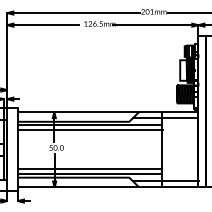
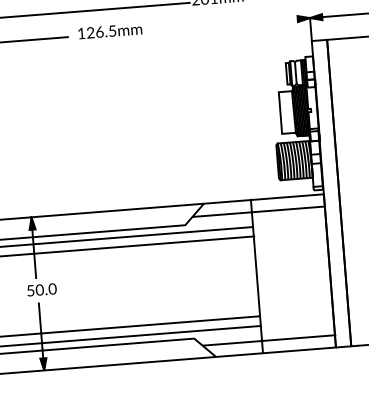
line: (153, 25) -> (219, 25), removed

